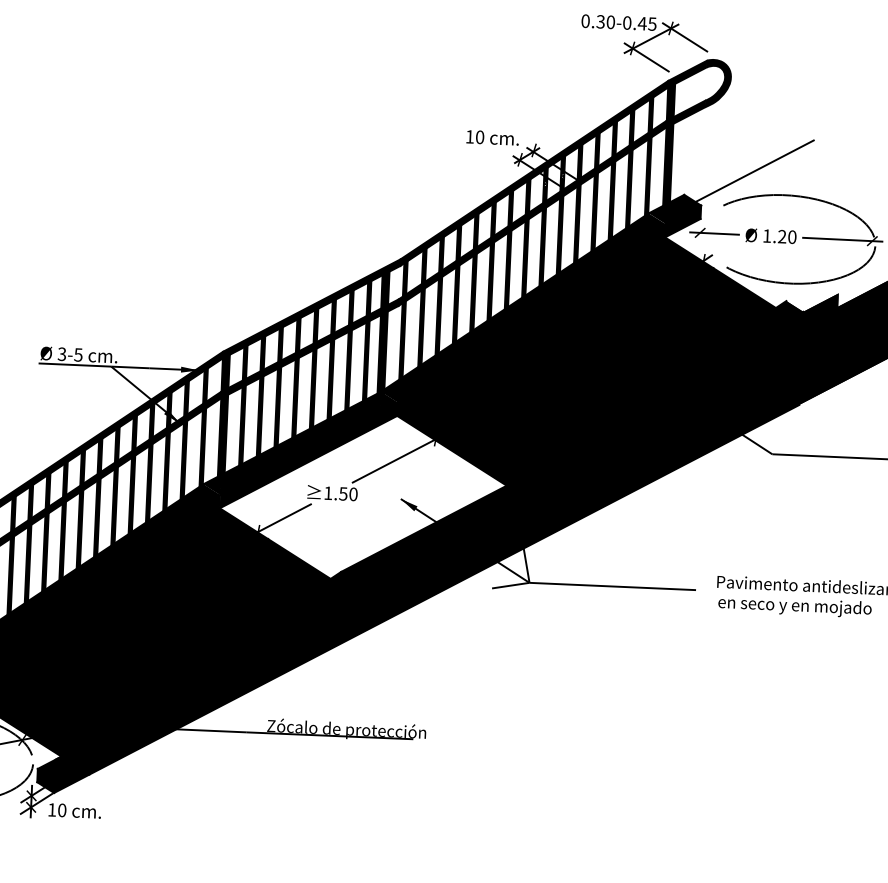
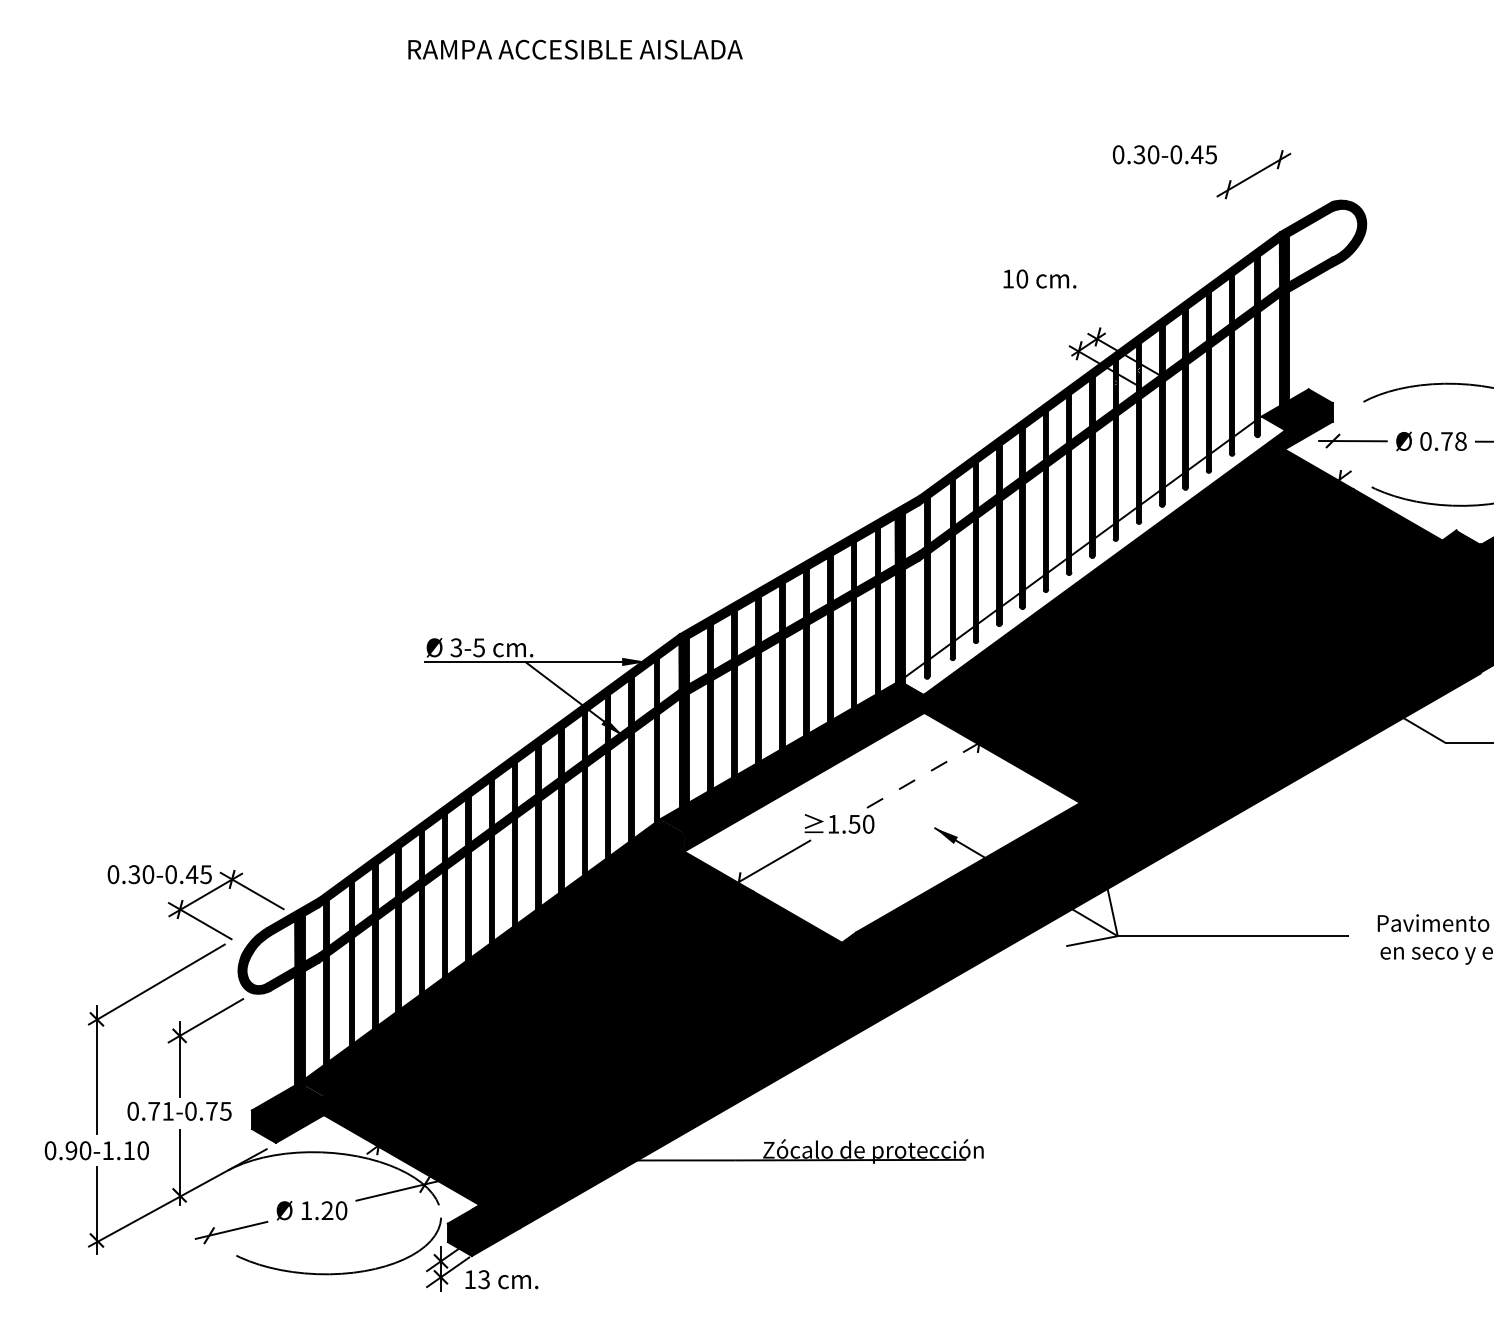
text: (618, 22) -> (1164, 154), moved
line: (684, 37) -> (1299, 171), removed
line: (646, 57) -> (1248, 201), removed
text: (492, 137) -> (1039, 278), moved
line: (754, 171) -> (1404, 352), removed
text: (779, 236) -> (1443, 441), 1.20 -> 0.78
fill: (524, 307) -> (1094, 555), removed
line: (394, 460) -> (923, 775), solid -> dashed
text: (61, 810) -> (483, 1279), 10 -> 13

